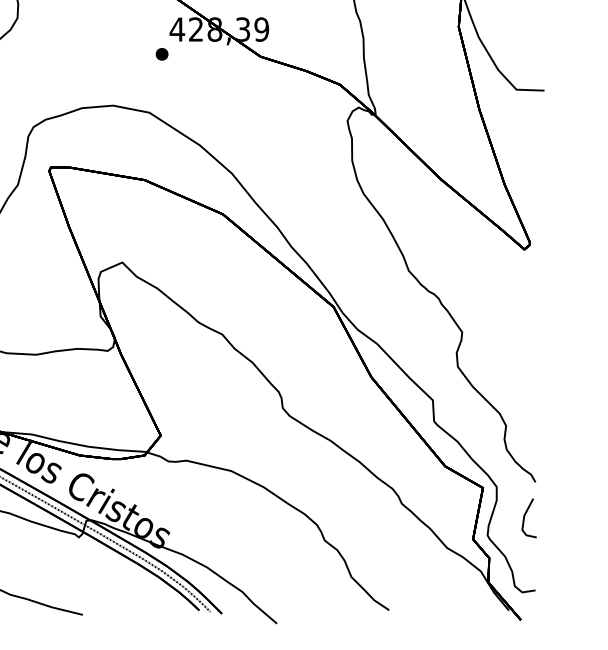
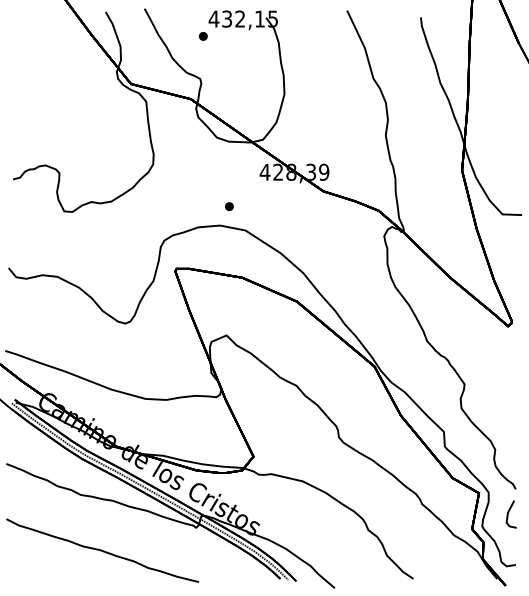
part: (162, 54) -> (229, 206), moved

